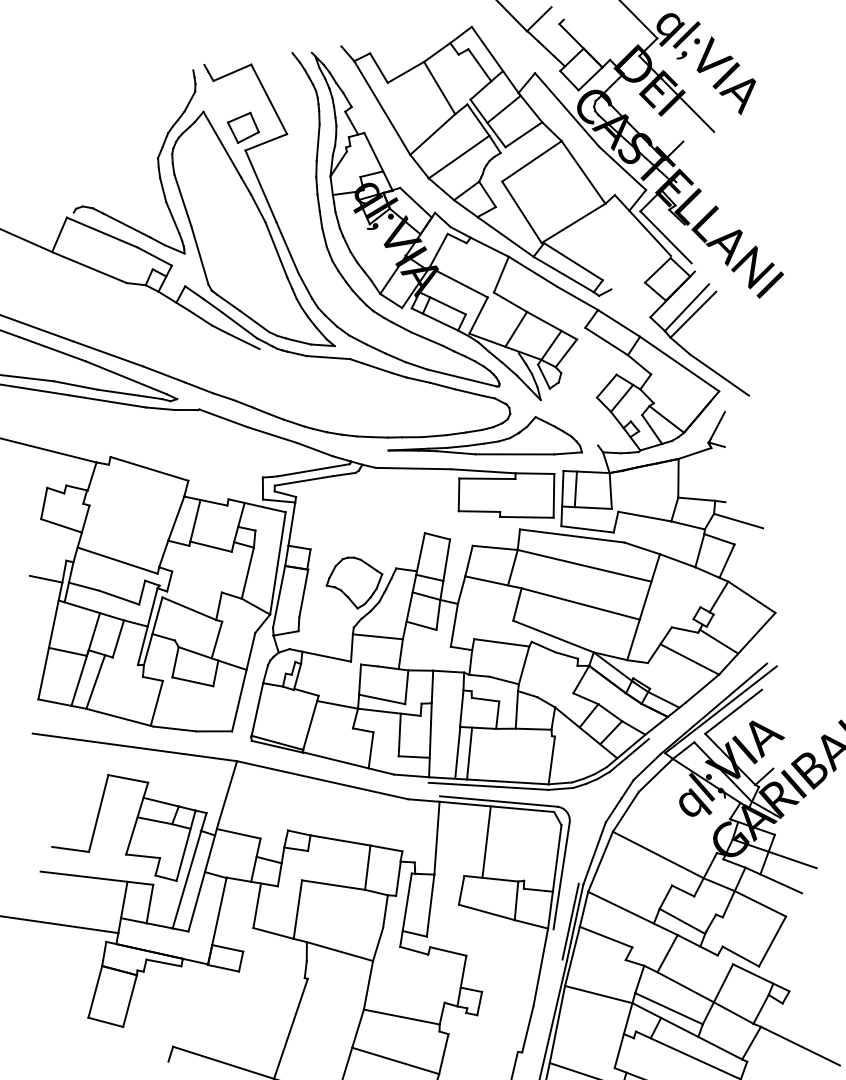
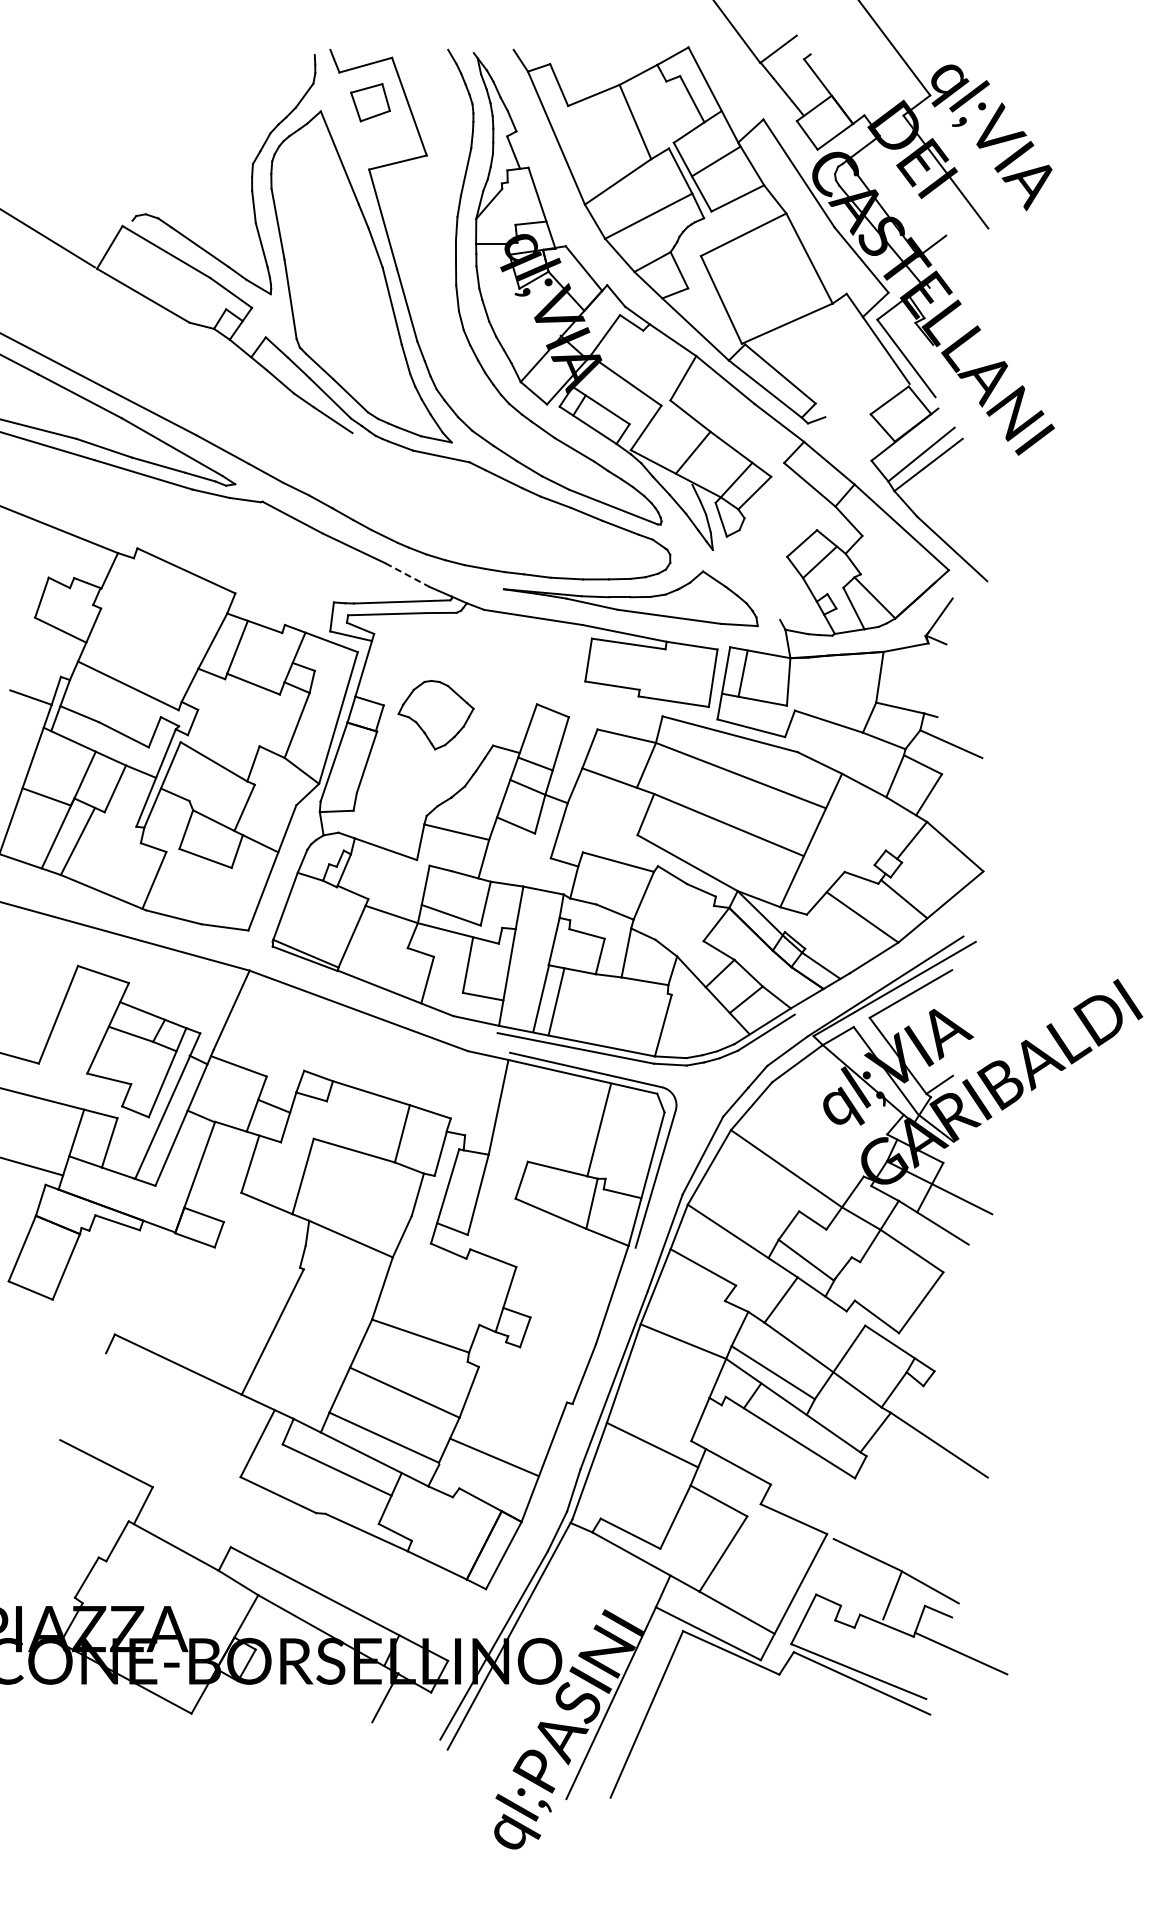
part: (243, 127) -> (370, 102), moved
line: (315, 449) -> (407, 575), solid -> dashed
part: (354, 583) -> (435, 715), moved
line: (486, 842) -> (599, 1130), moved
line: (570, 921) -> (659, 1240), removed

